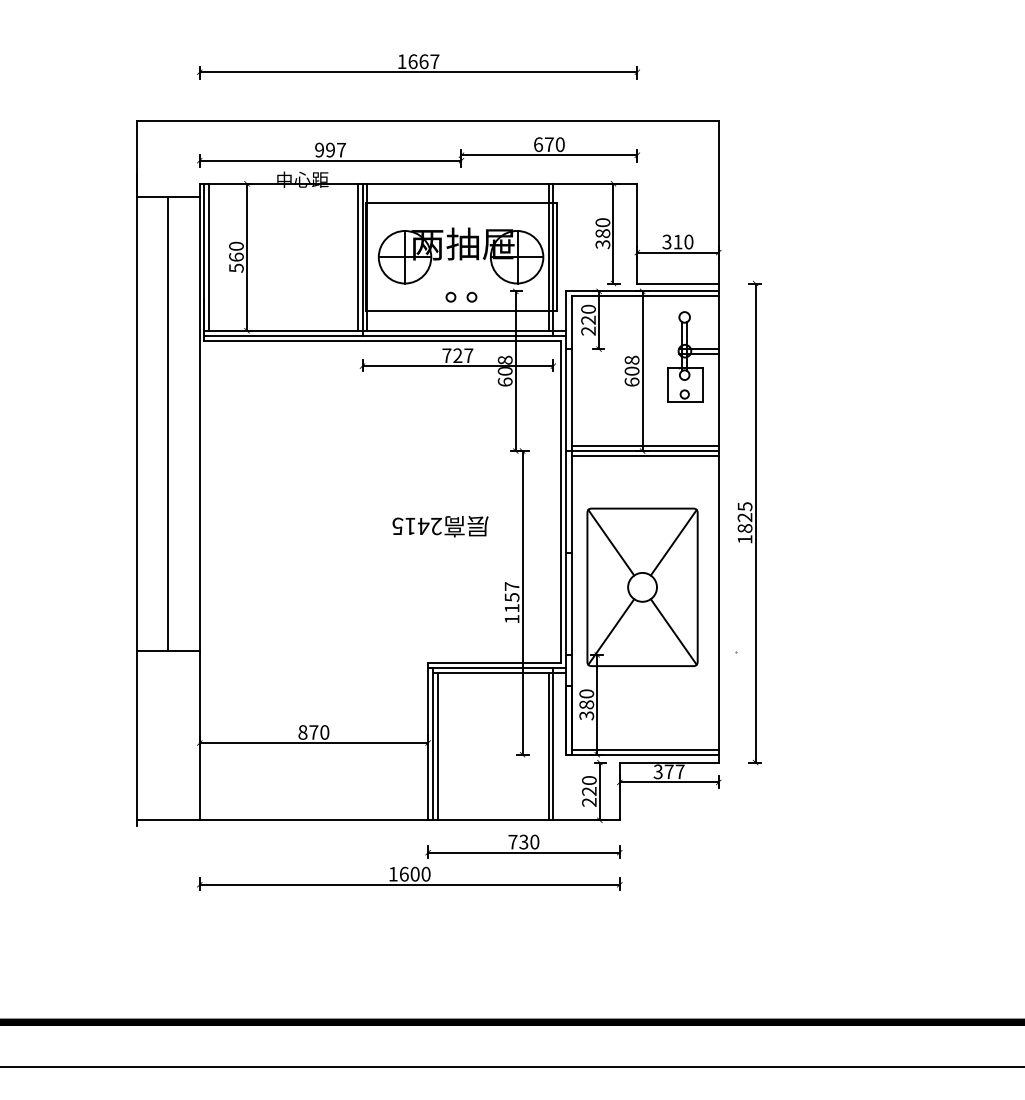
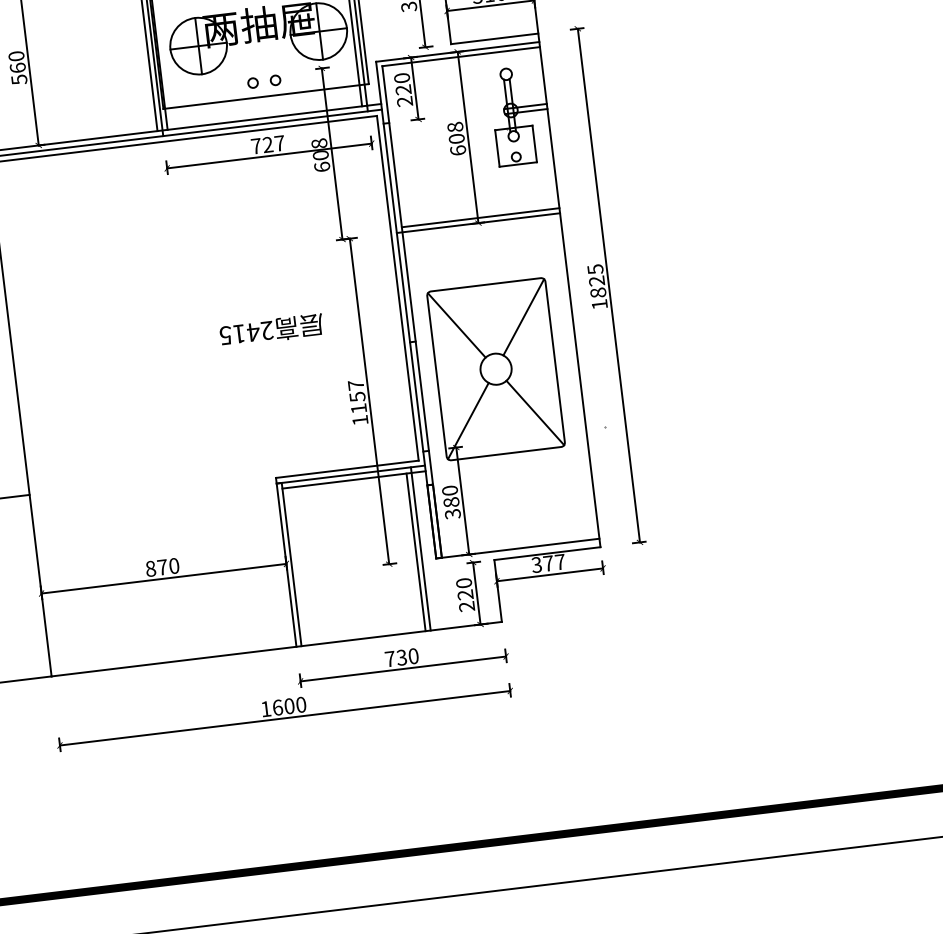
line: (644, 455) -> (481, 227), removed
line: (437, 746) -> (296, 566), removed
line: (644, 750) -> (519, 543), removed

